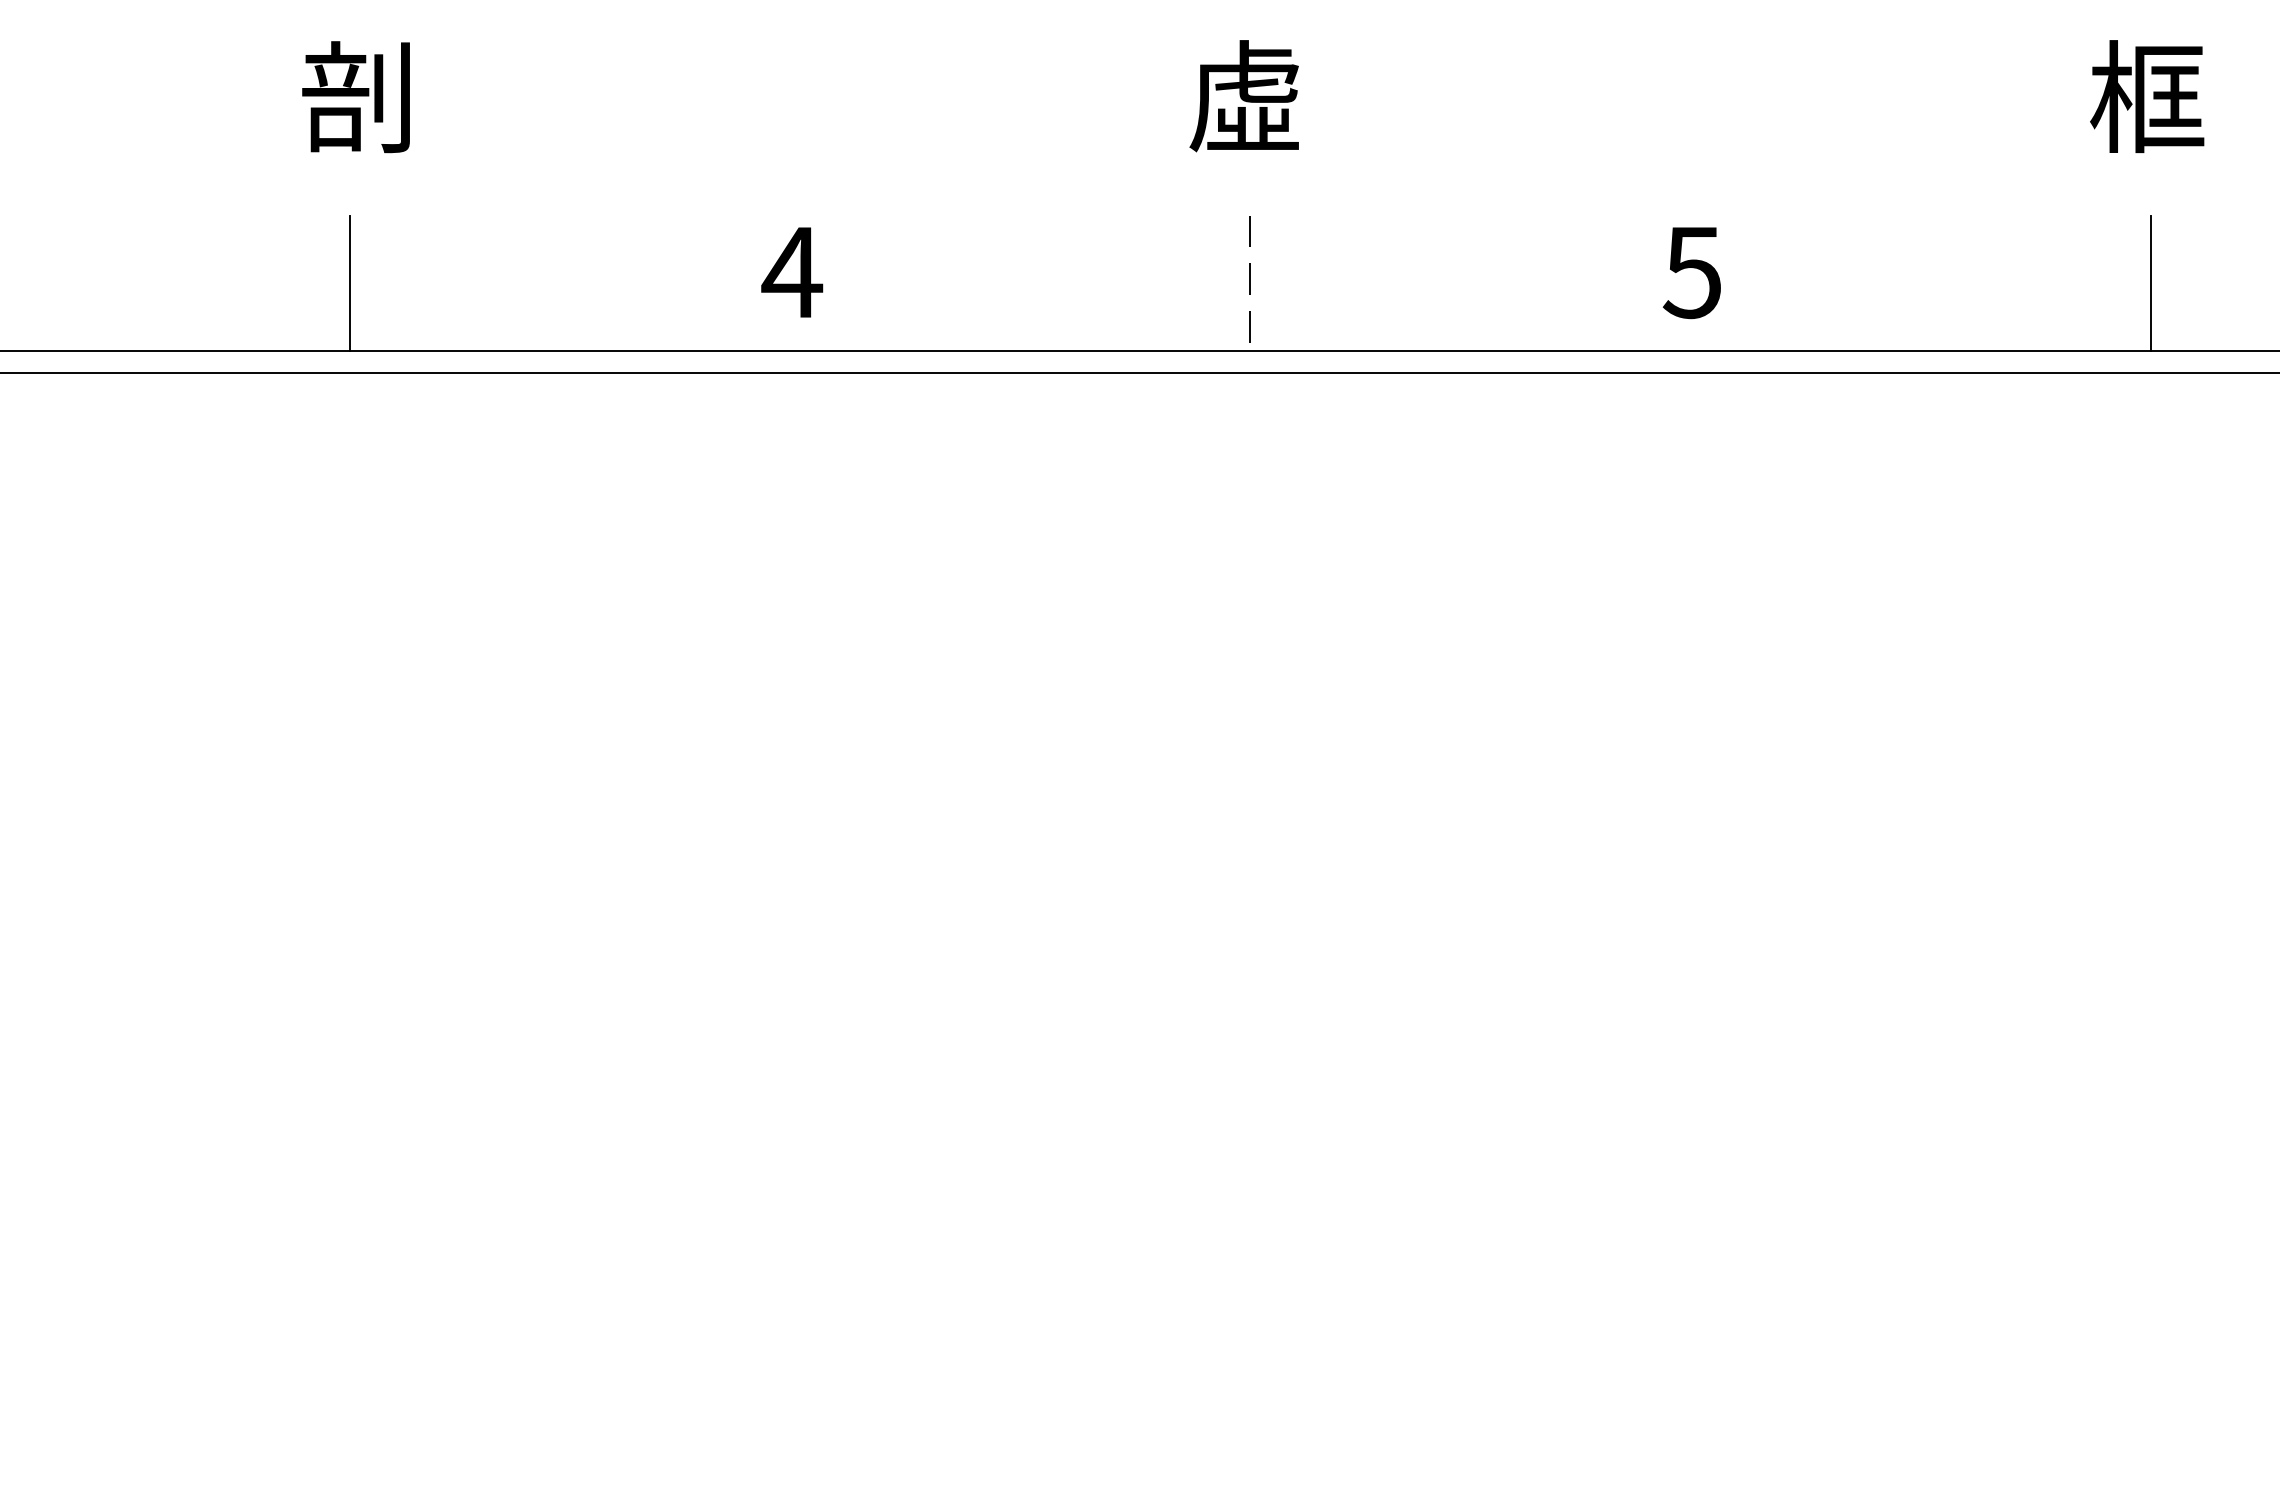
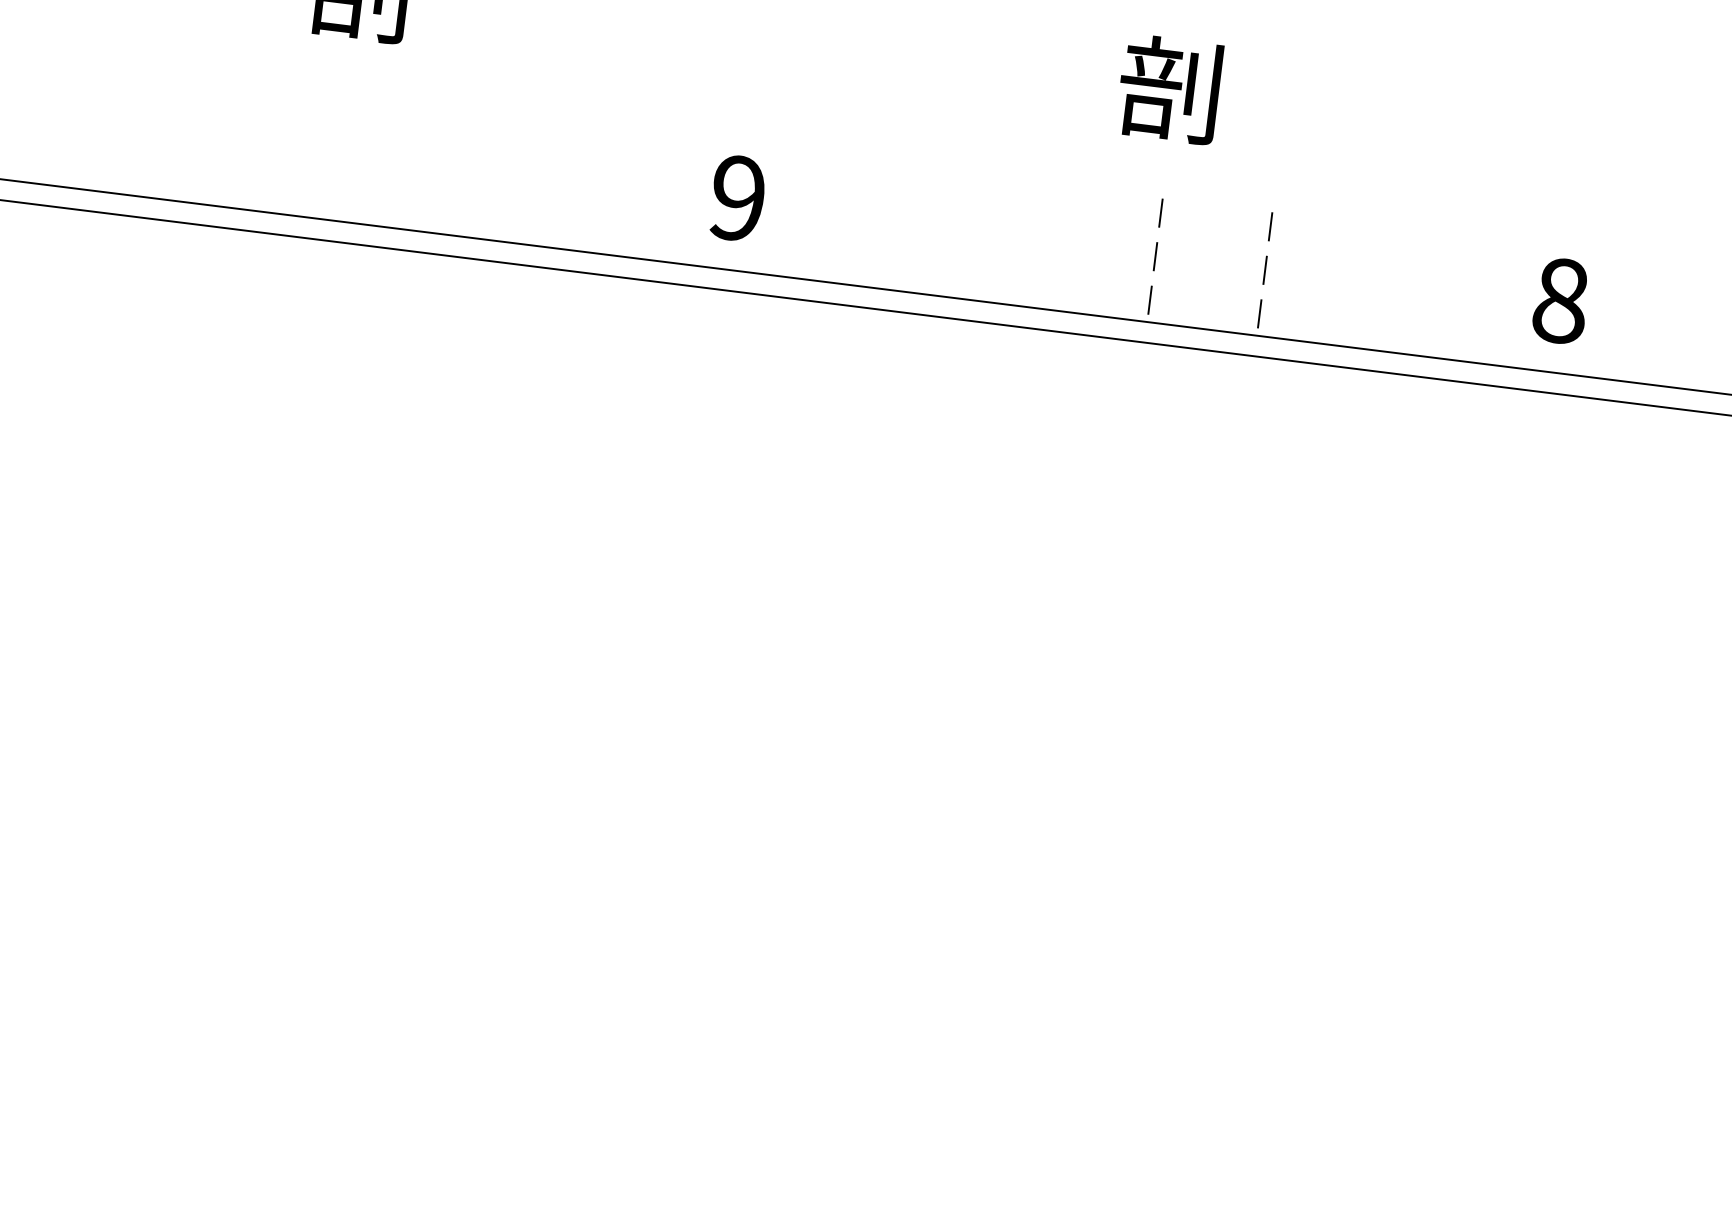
text: (1243, 96) -> (1170, 89), 虛 -> 剖
text: (792, 272) -> (738, 198), 4 -> 9
text: (1691, 272) -> (1559, 300), 5 -> 8
line: (1369, 279) -> (1264, 270), added
line: (349, 282) -> (332, 157), removed

